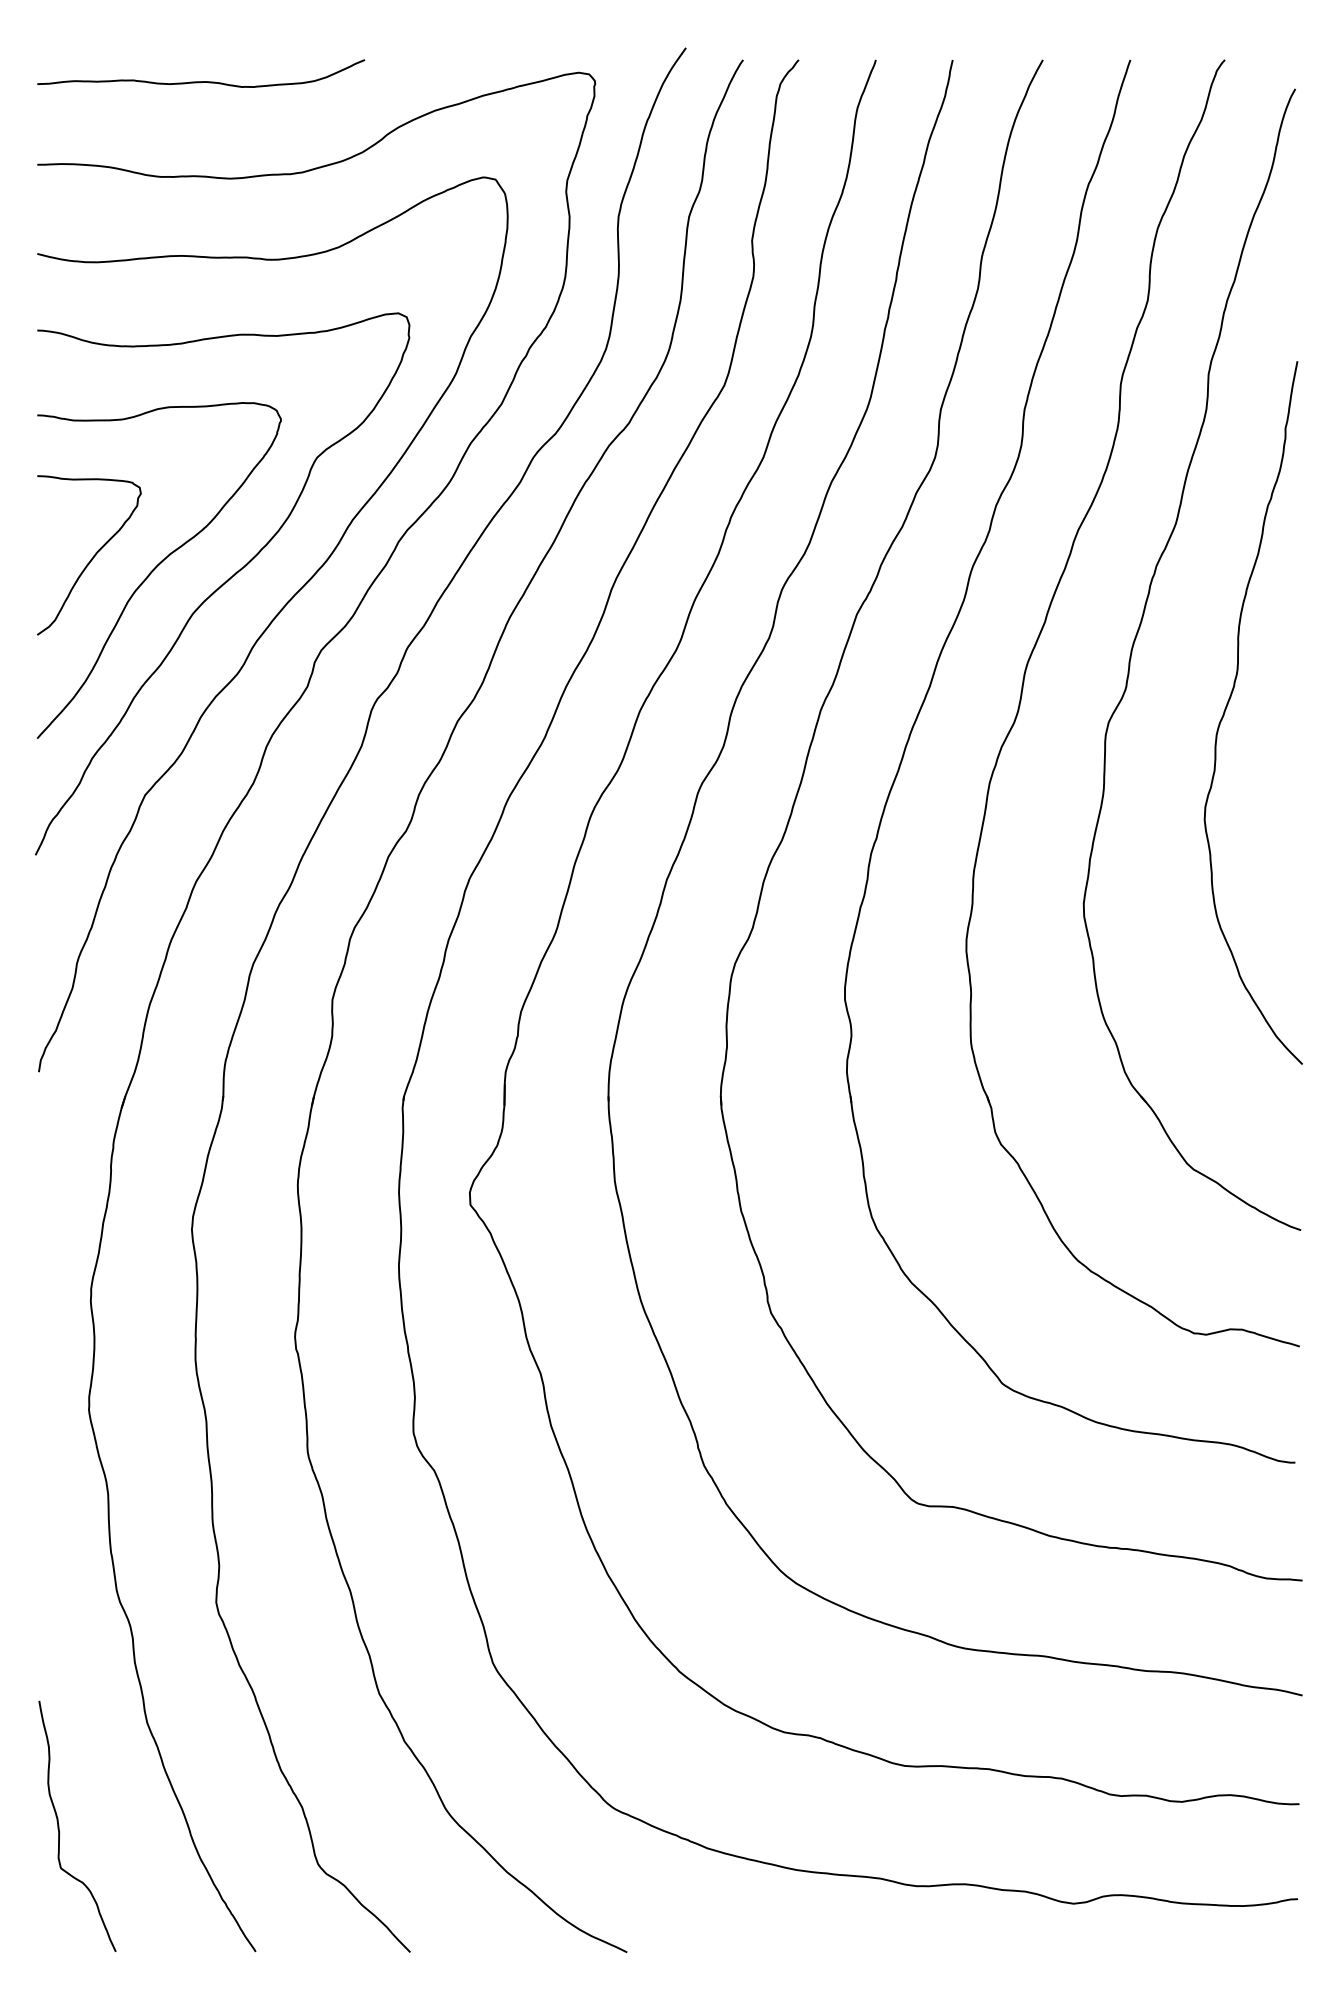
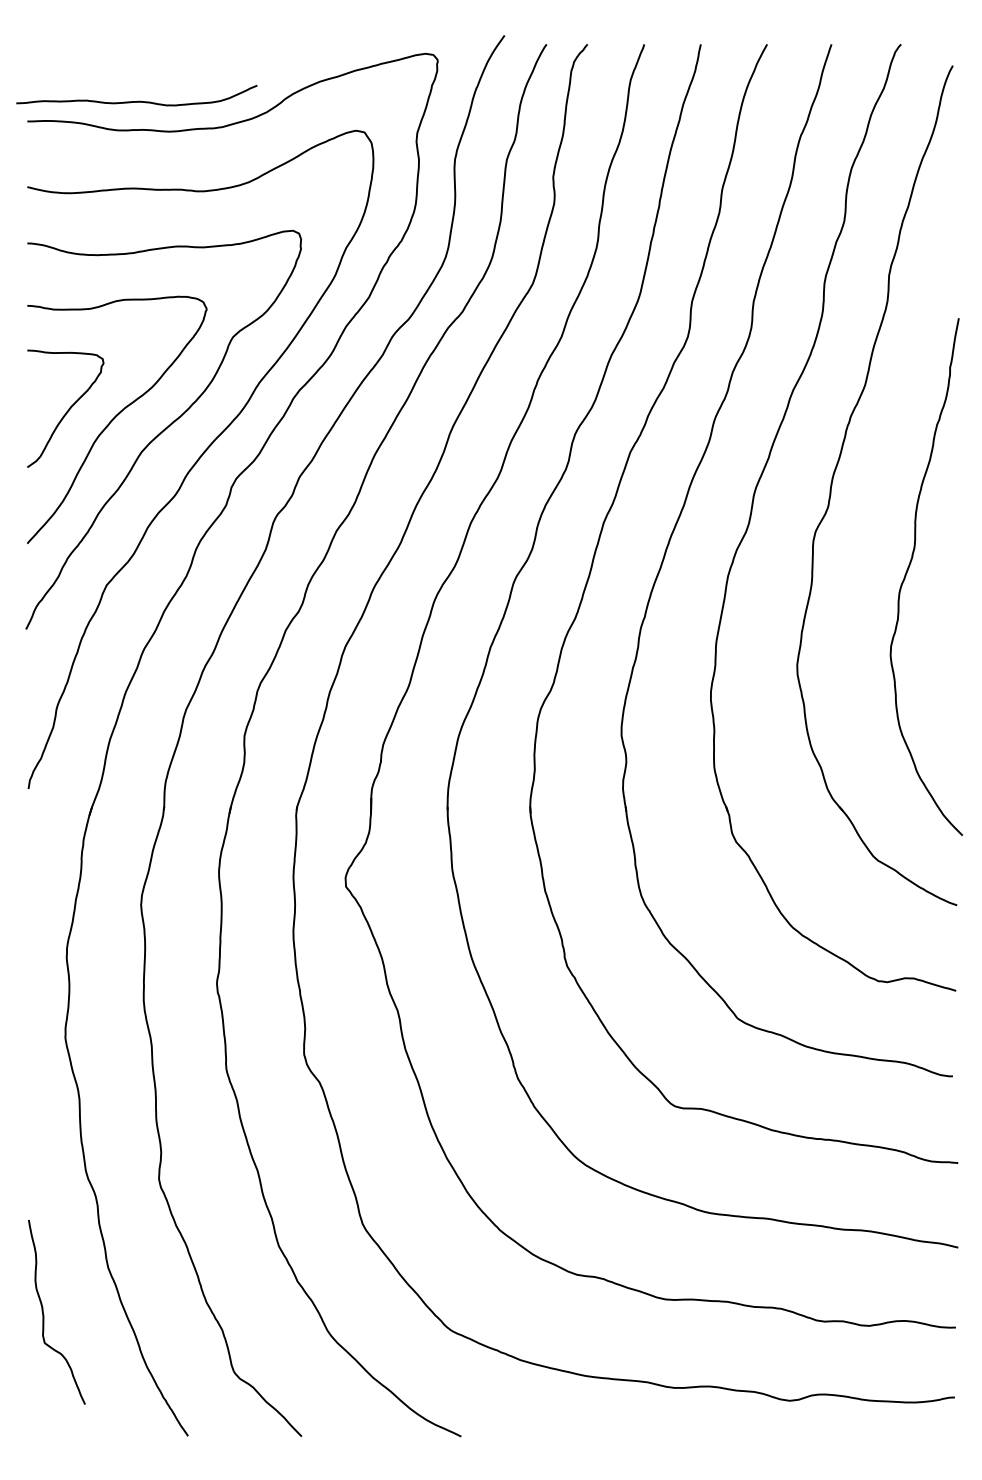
curve: (201, 81) -> (137, 101), moved
curve: (1229, 702) -> (908, 569), moved
curve: (59, 1825) -> (43, 1311), moved

